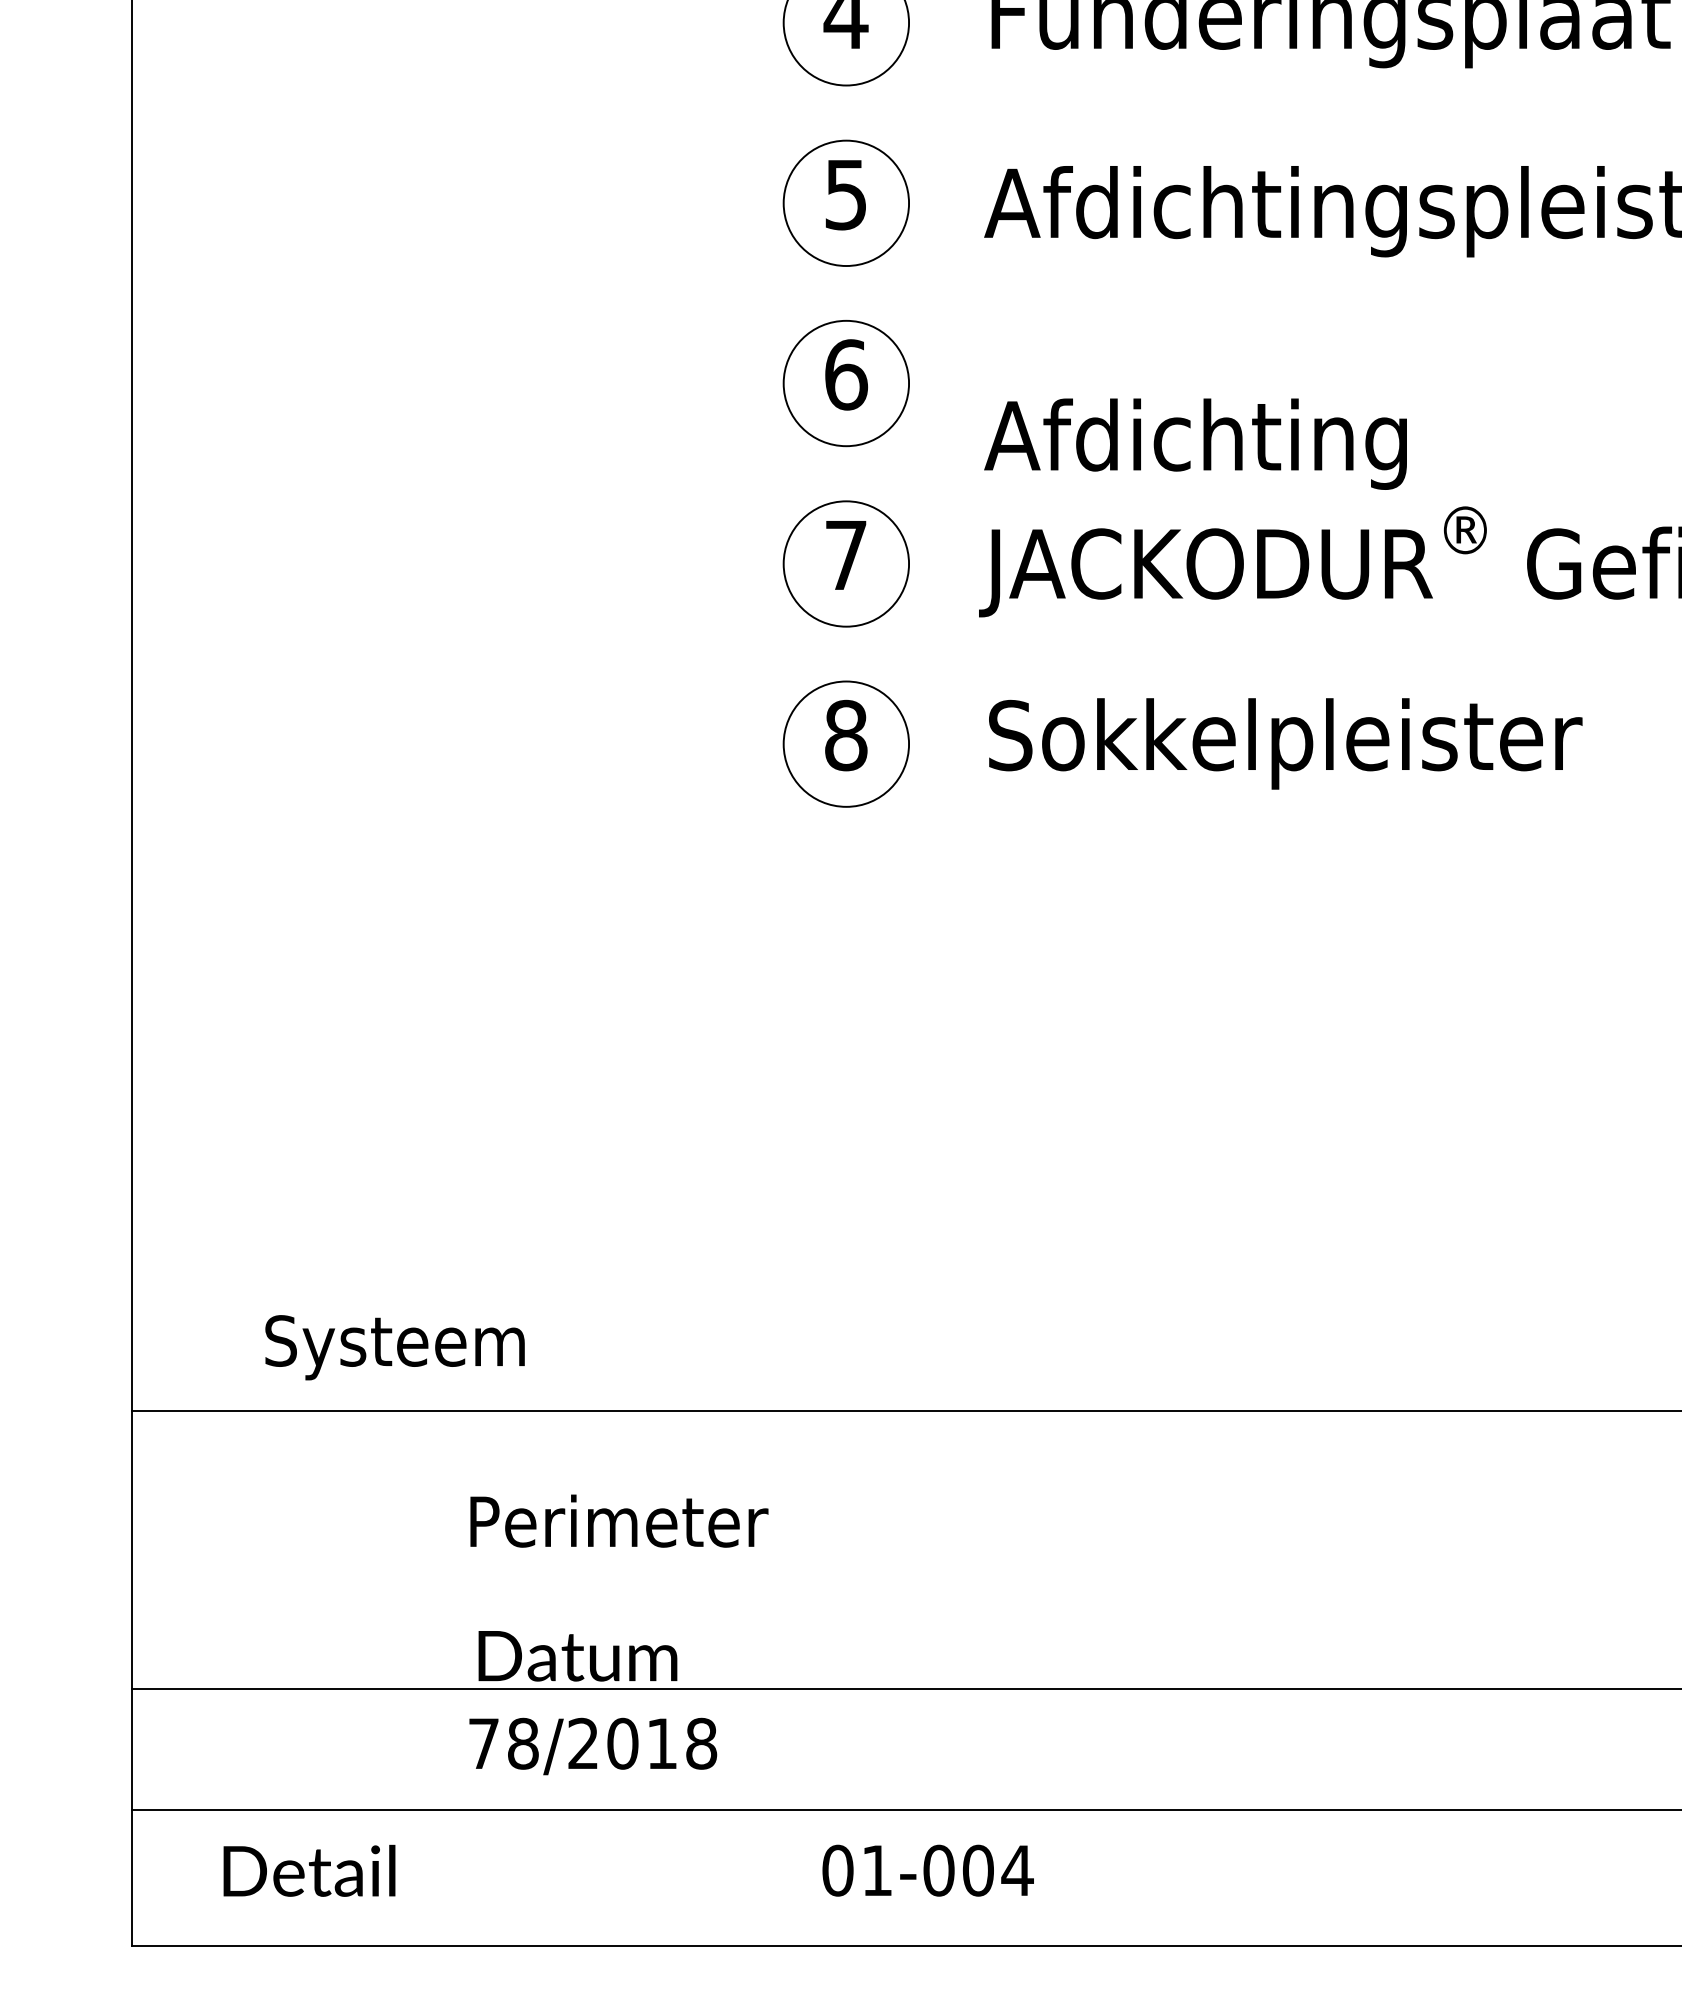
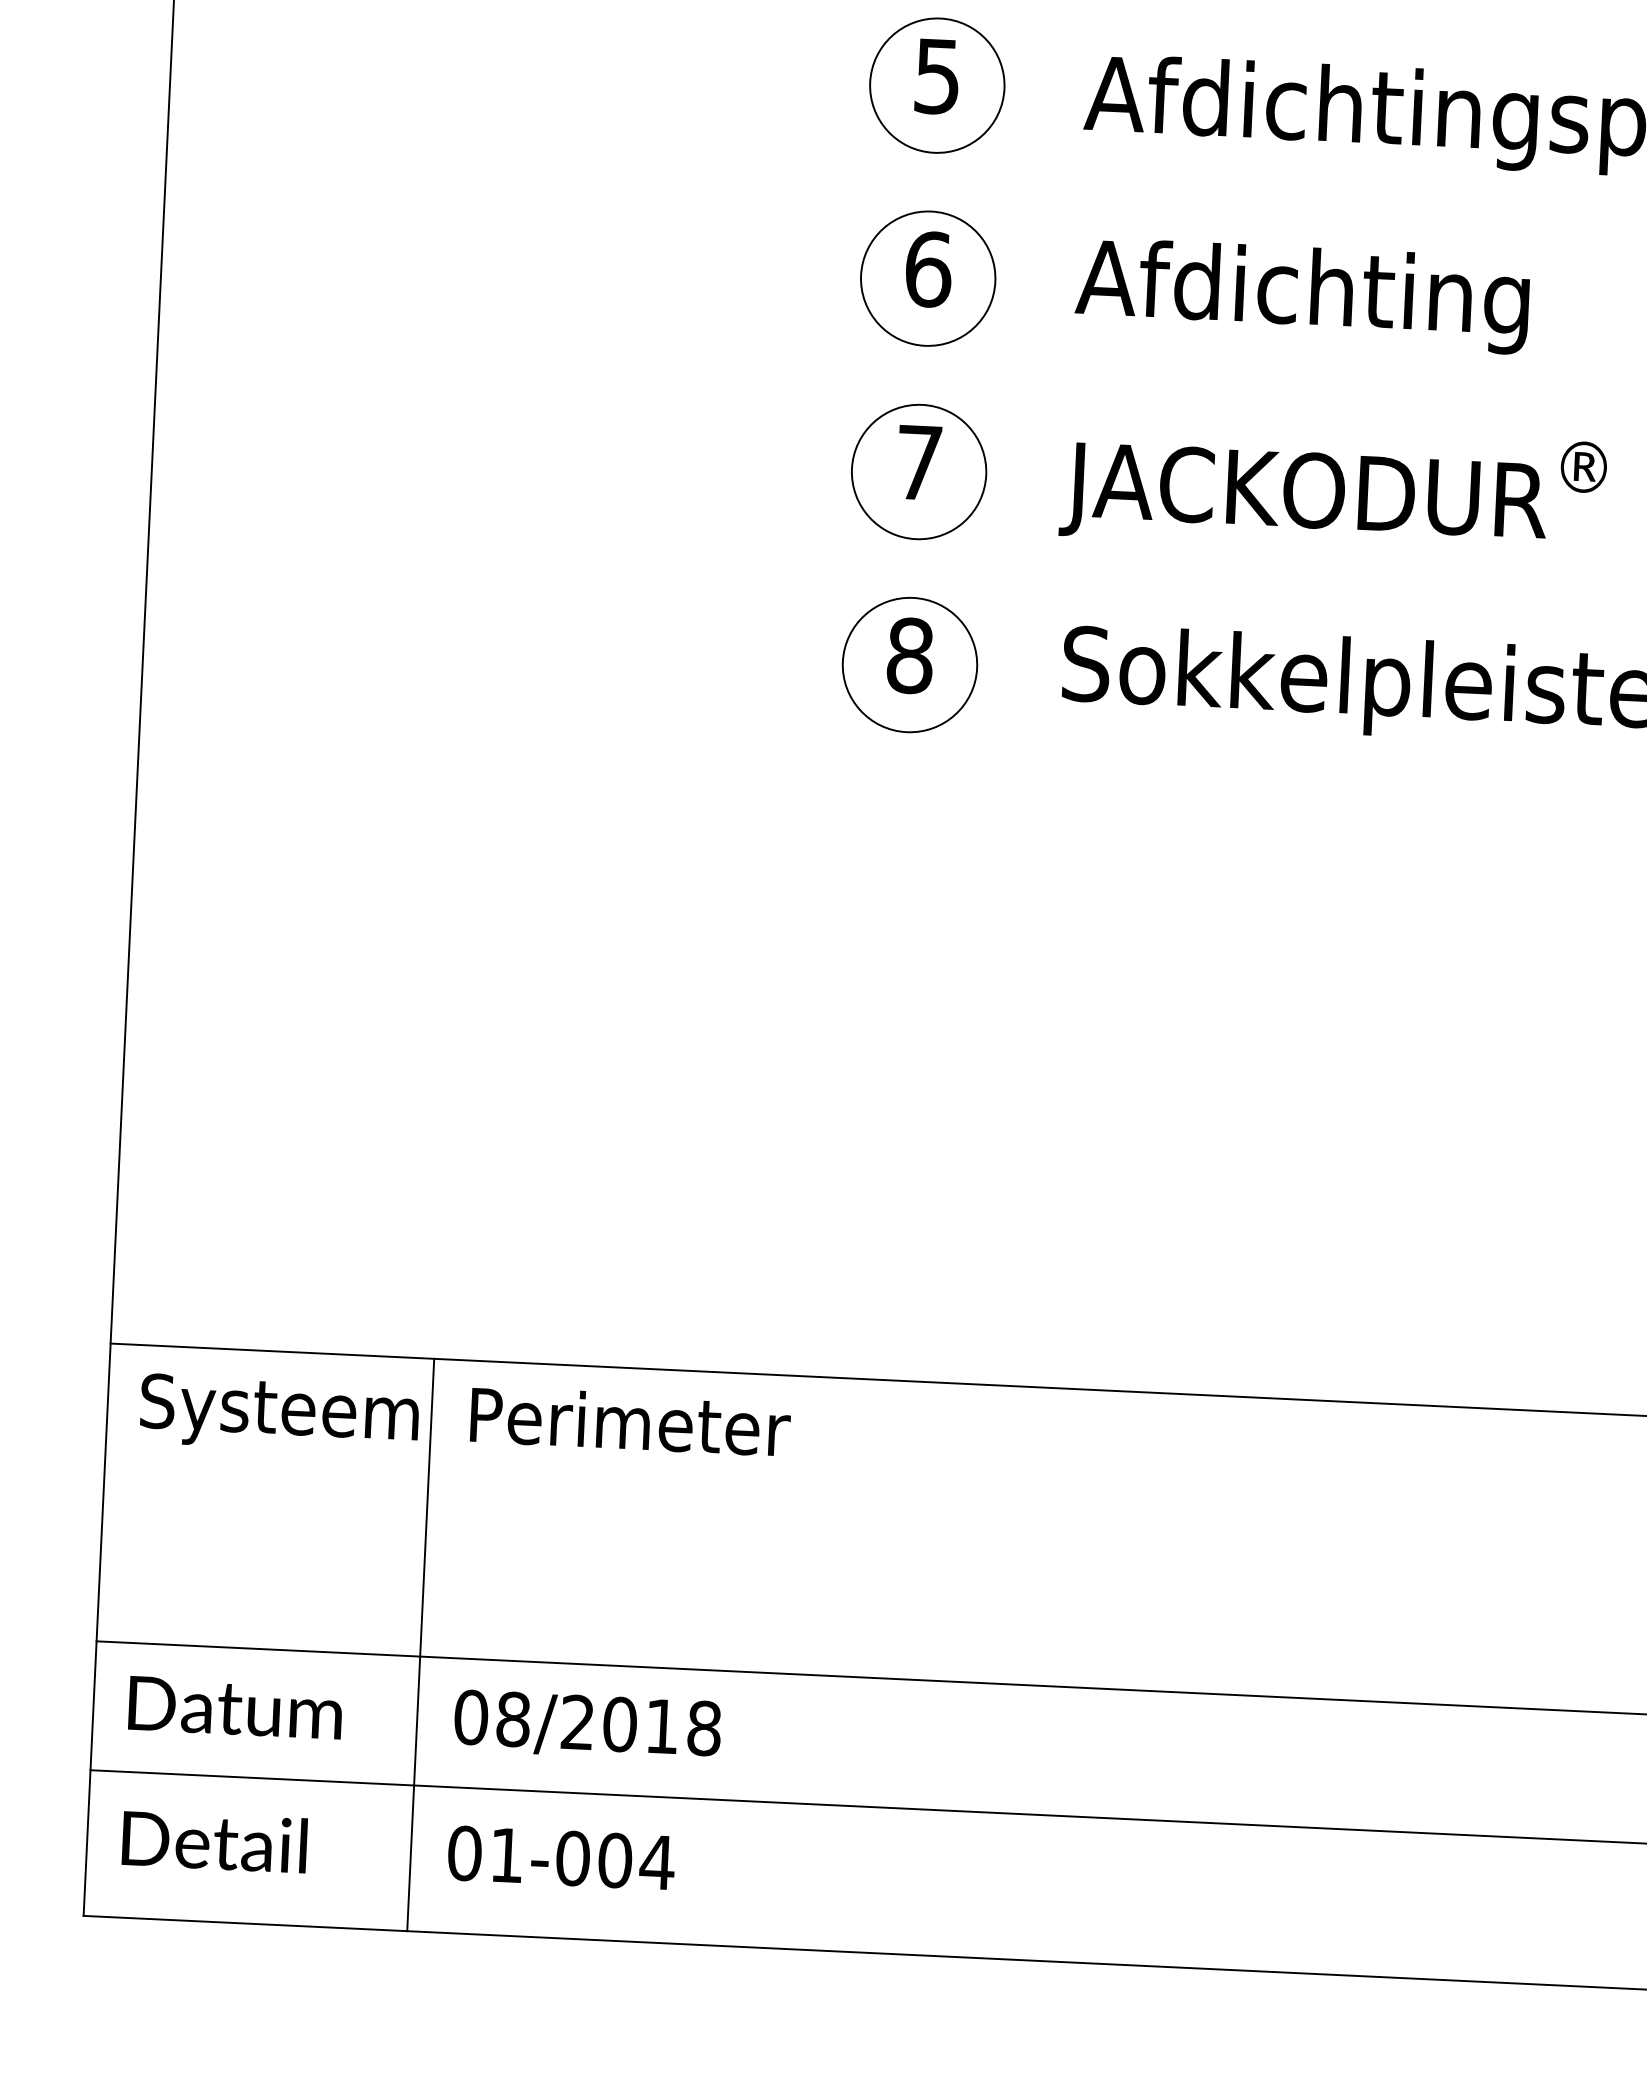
text: (1195, 443) -> (1302, 295), moved
text: (394, 1347) -> (278, 1413), moved
text: (619, 1520) -> (630, 1420), moved
text: (577, 1656) -> (235, 1708), moved
line: (433, 1678) -> (420, 1645), added
text: (483, 1743) -> (470, 1717), 78/2018 -> 08/2018
text: (309, 1870) -> (214, 1841), moved
text: (927, 1870) -> (560, 1857), moved

